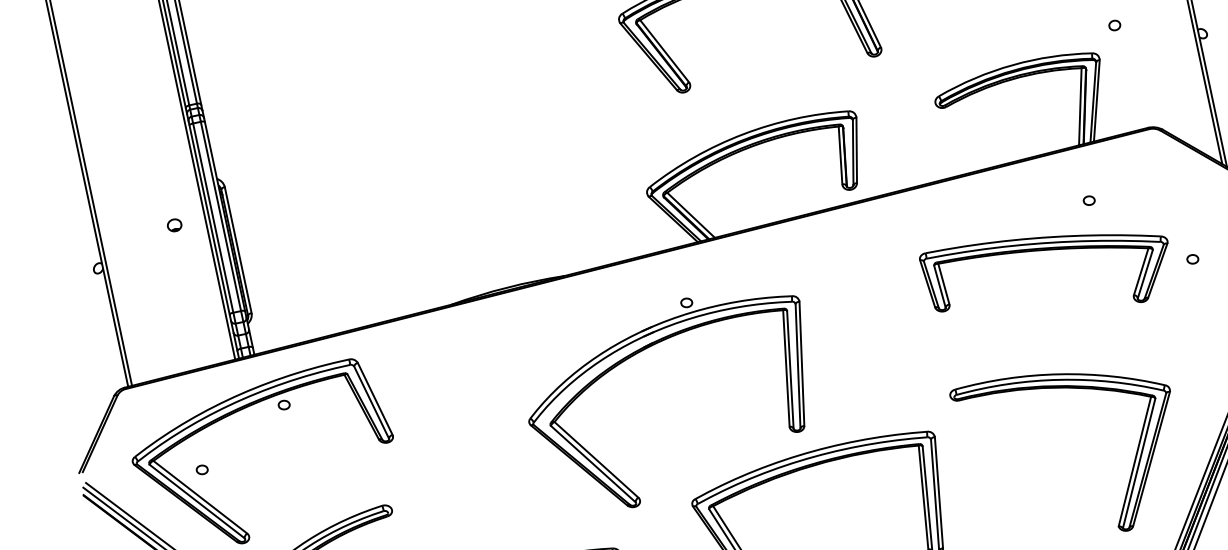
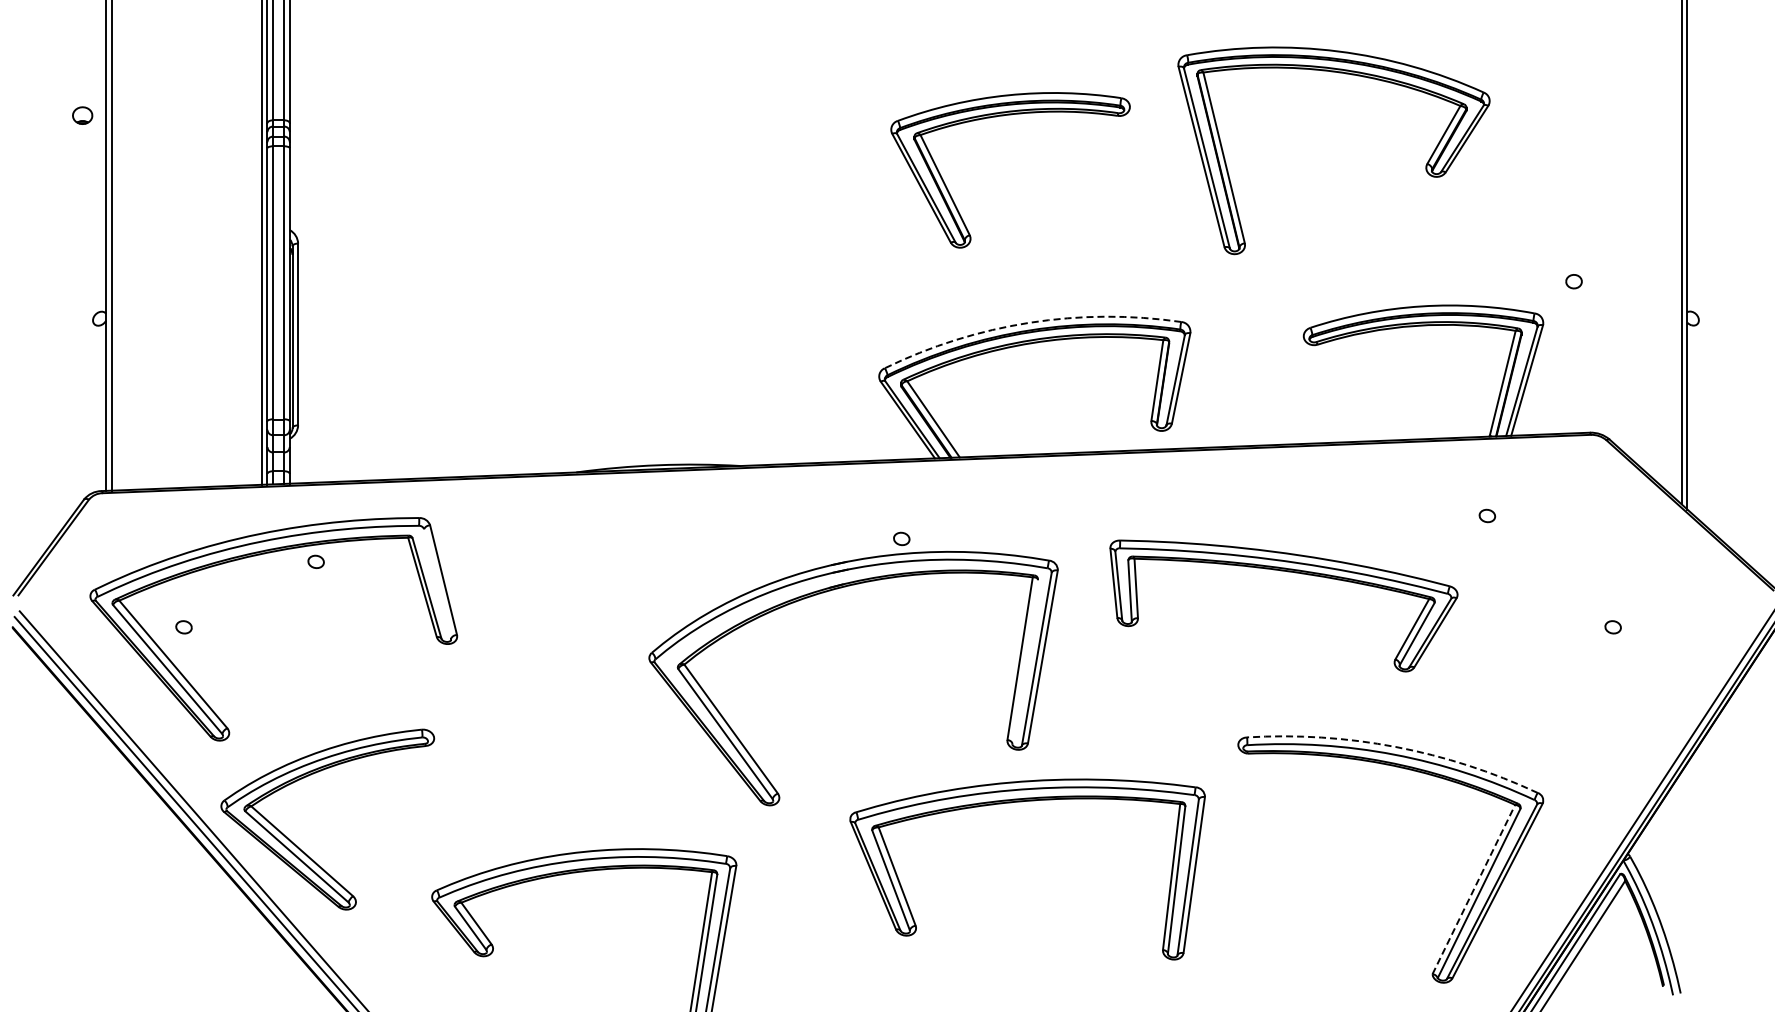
arc: (743, 134) -> (1029, 322), solid -> dashed
part: (174, 225) -> (82, 115), moved
part: (1046, 250) -> (1287, 572), moved
line: (789, 370) -> (1024, 662), removed
arc: (1059, 374) -> (1395, 746), solid -> dashed
line: (371, 402) -> (437, 583), removed
line: (1135, 461) -> (1474, 889), solid -> dashed

